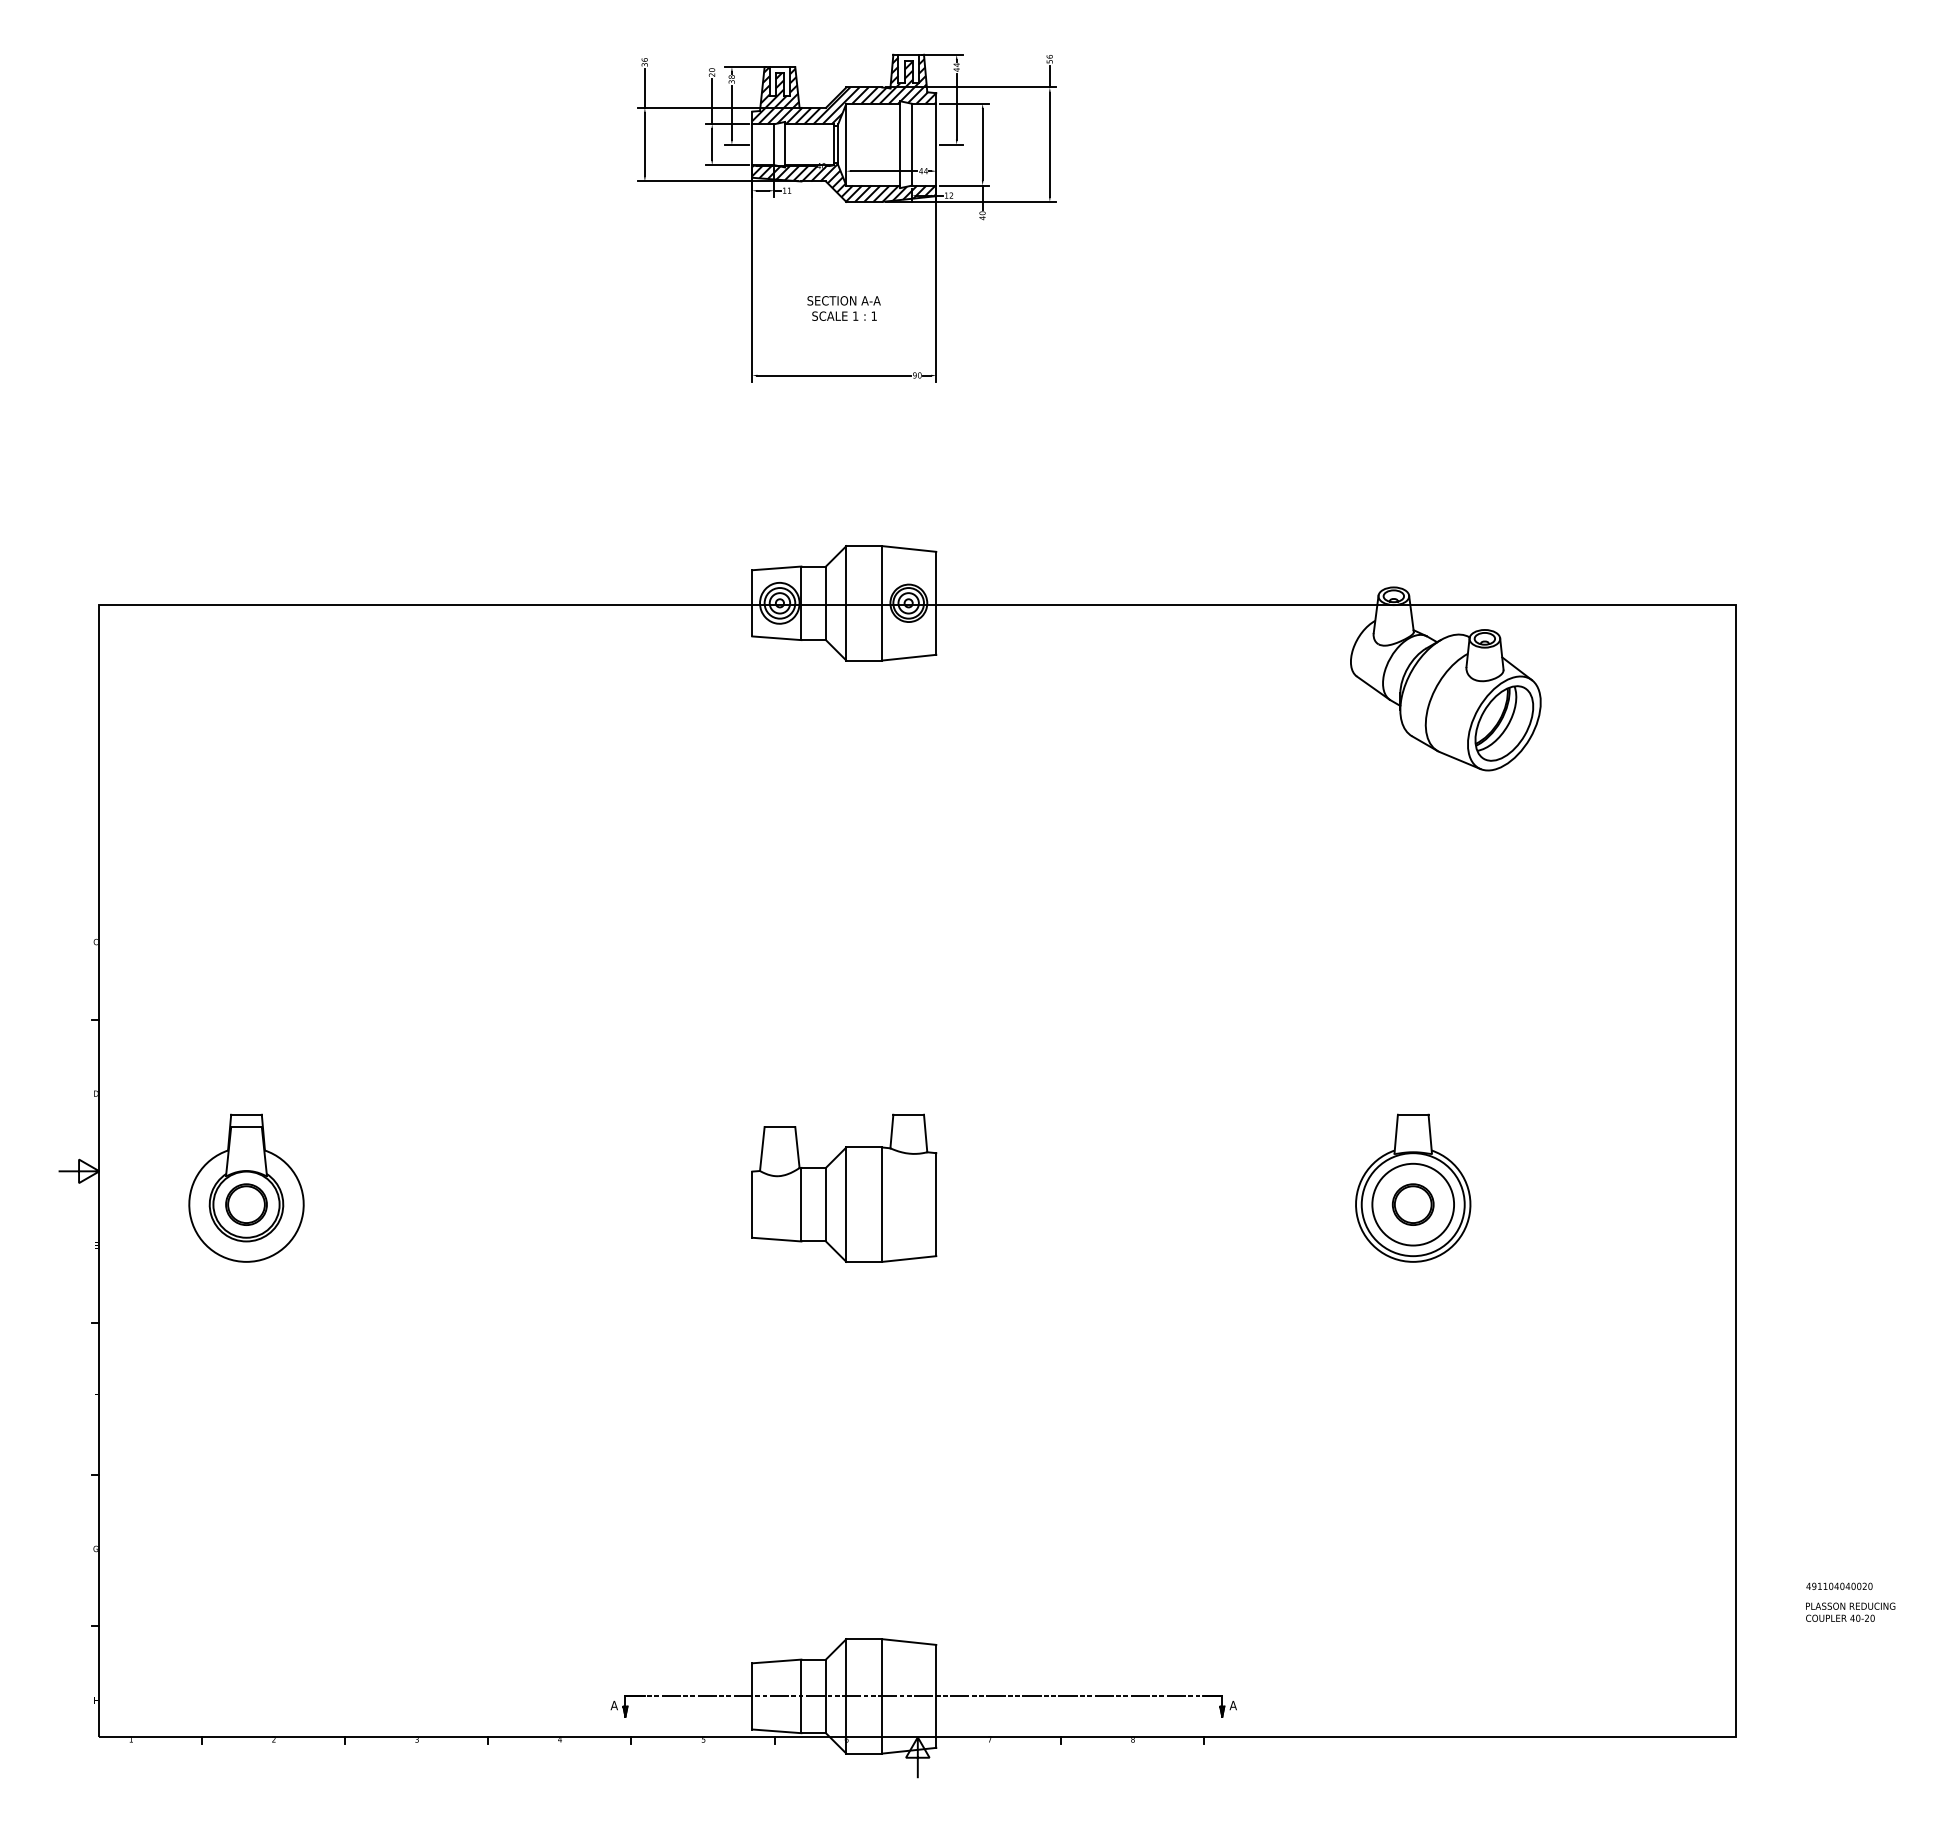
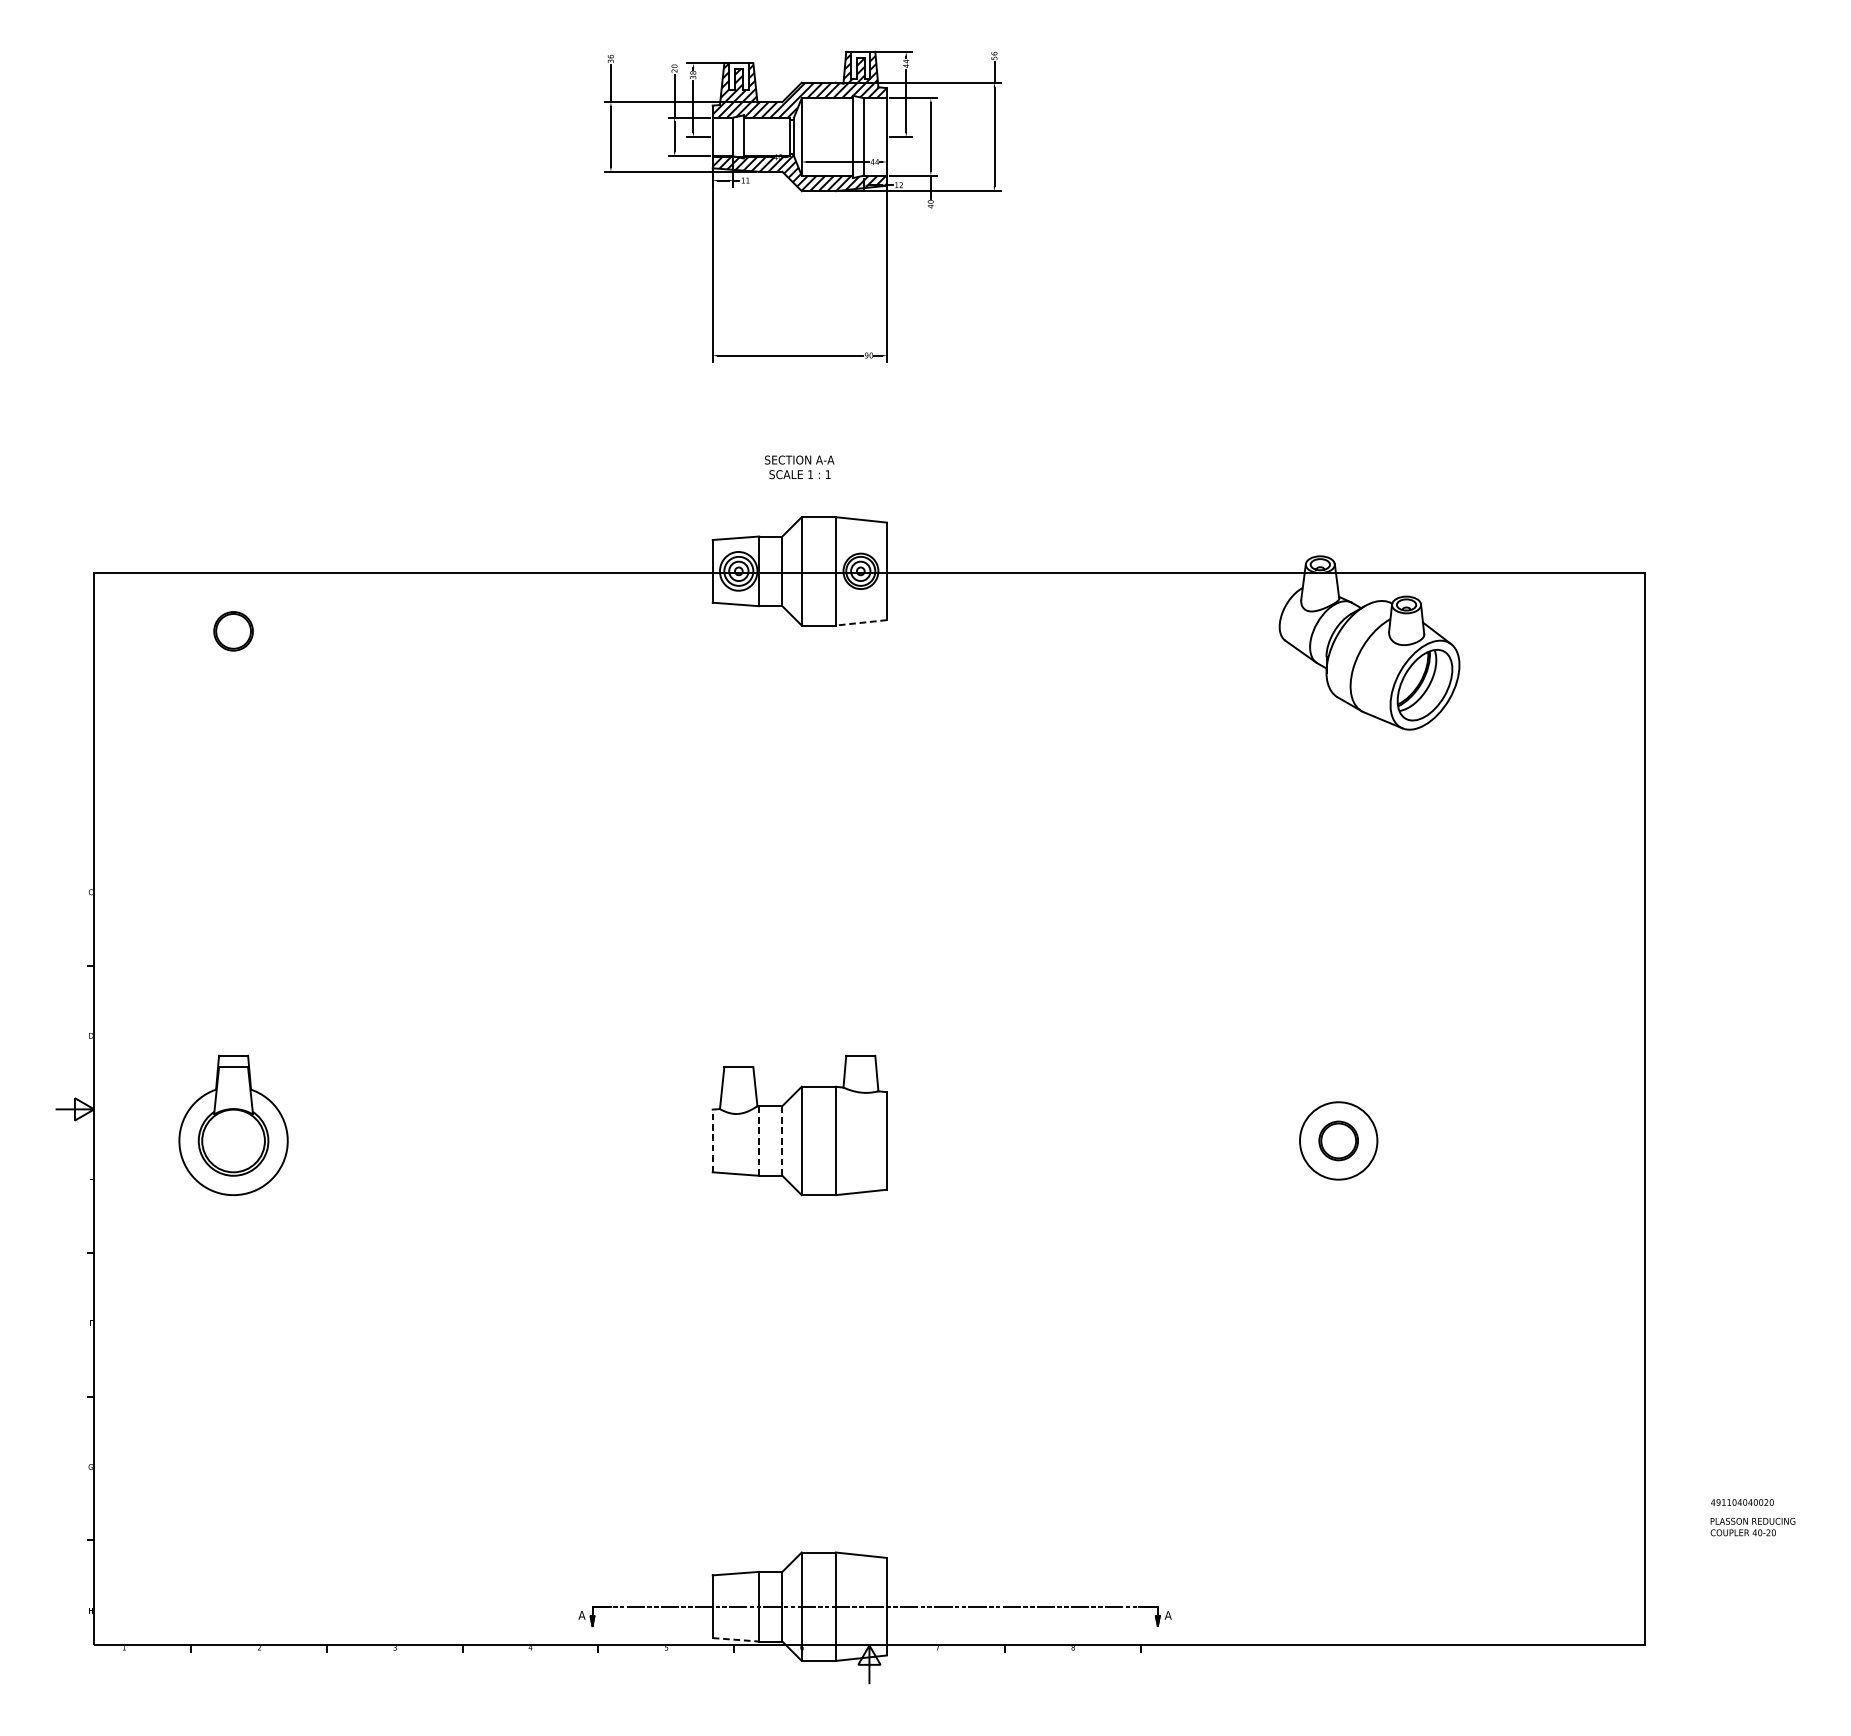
text: (843, 308) -> (799, 467), moved
line: (908, 657) -> (860, 622), solid -> dashed
part: (1413, 1187) -> (1338, 1124), removed
part: (246, 1204) -> (233, 631), moved
line: (752, 1204) -> (712, 1140), solid -> dashed
line: (801, 1204) -> (759, 1140), solid -> dashed
line: (825, 1204) -> (781, 1140), solid -> dashed
line: (776, 1731) -> (735, 1639), solid -> dashed

